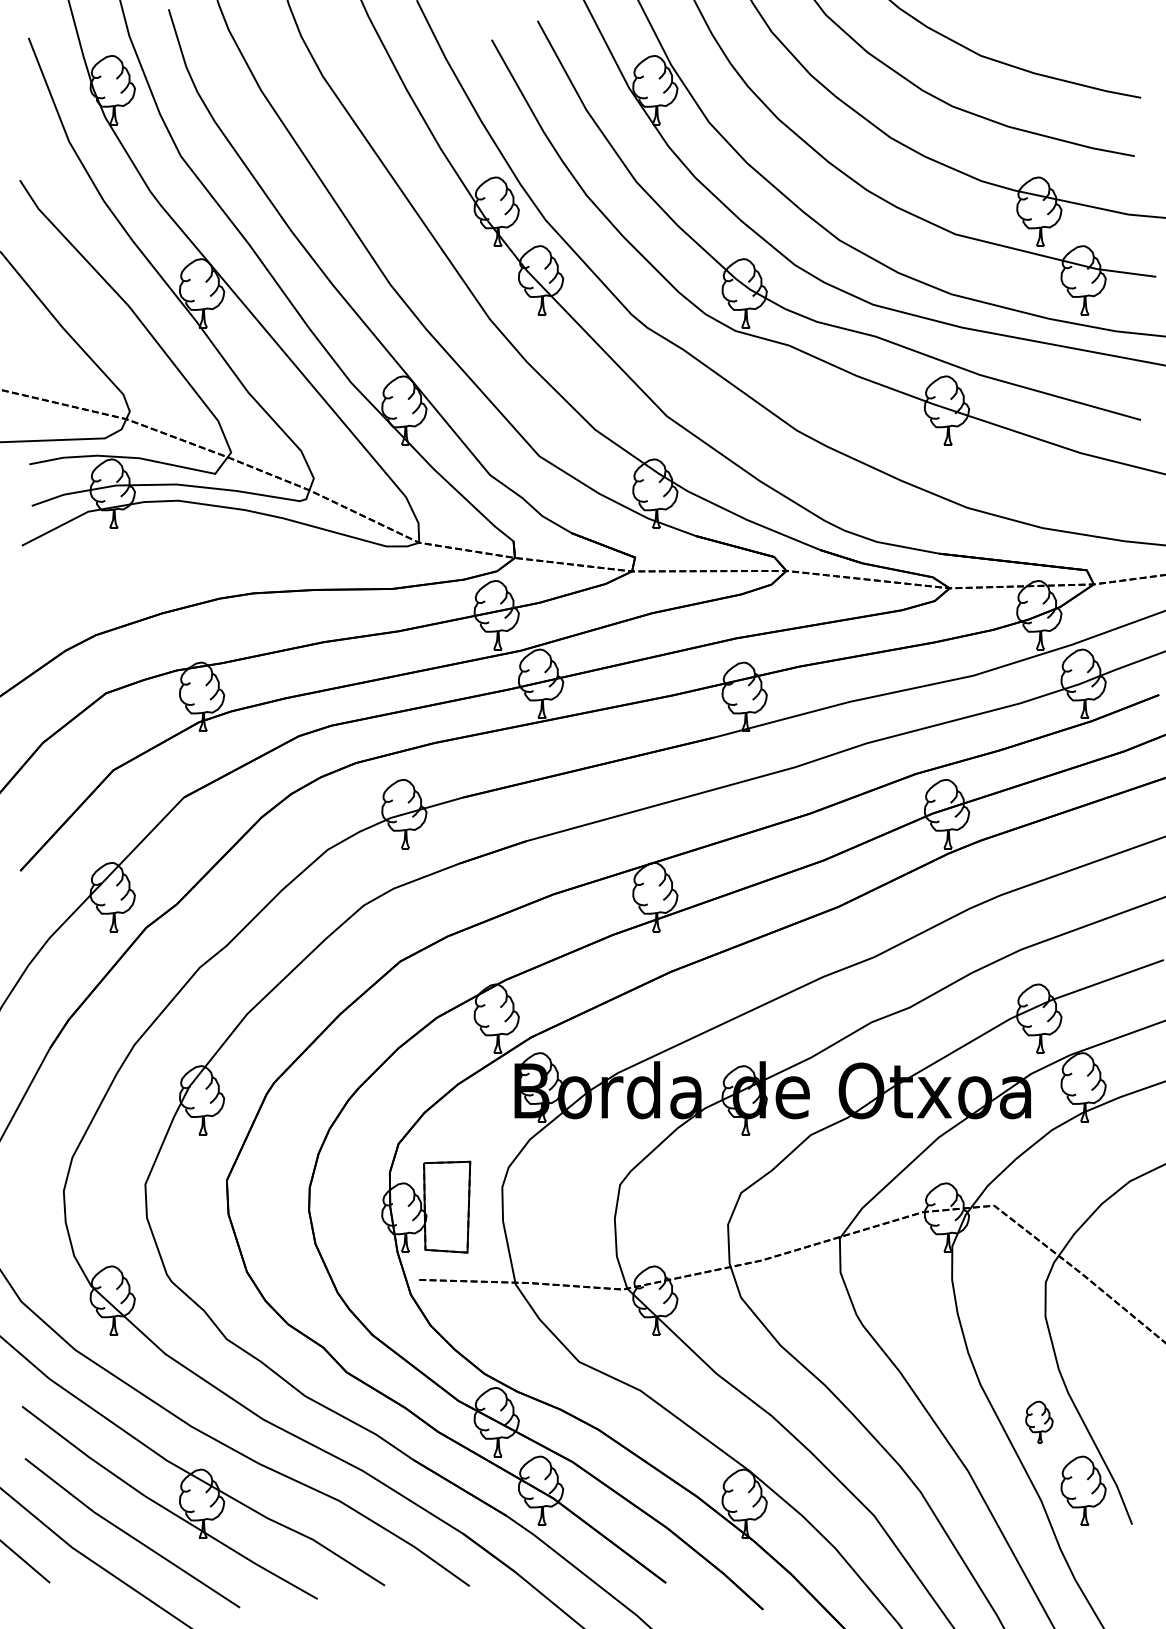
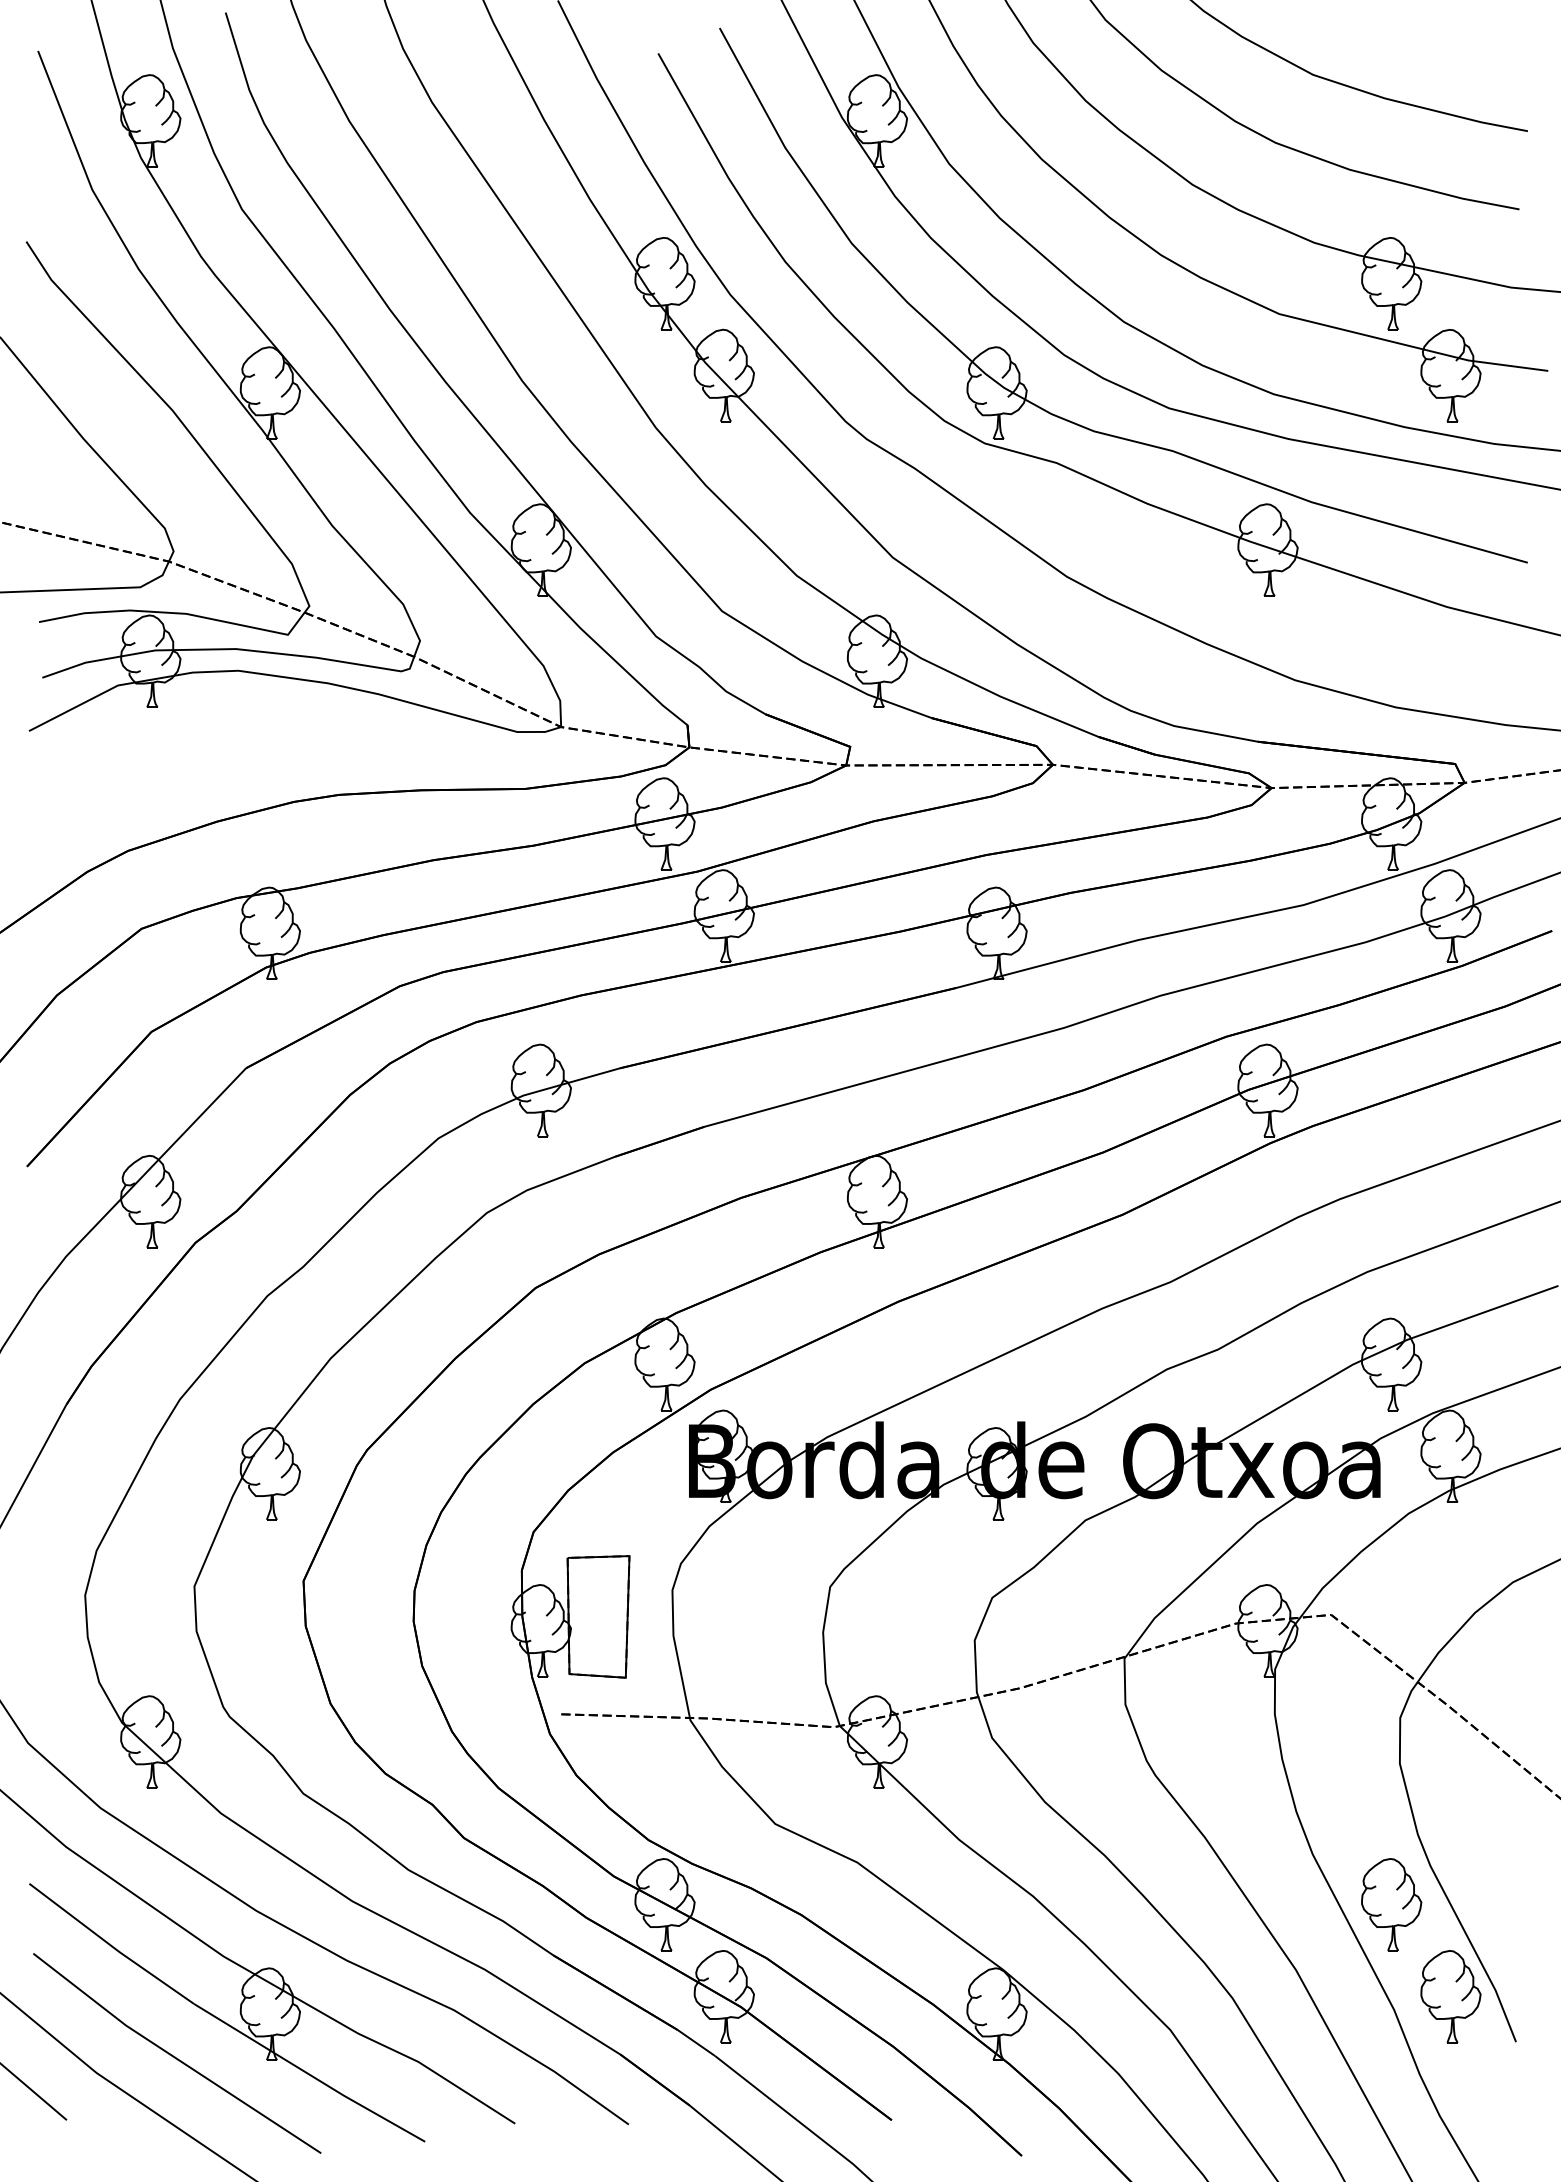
part: (1039, 1421) -> (1391, 1904), size x1.67

